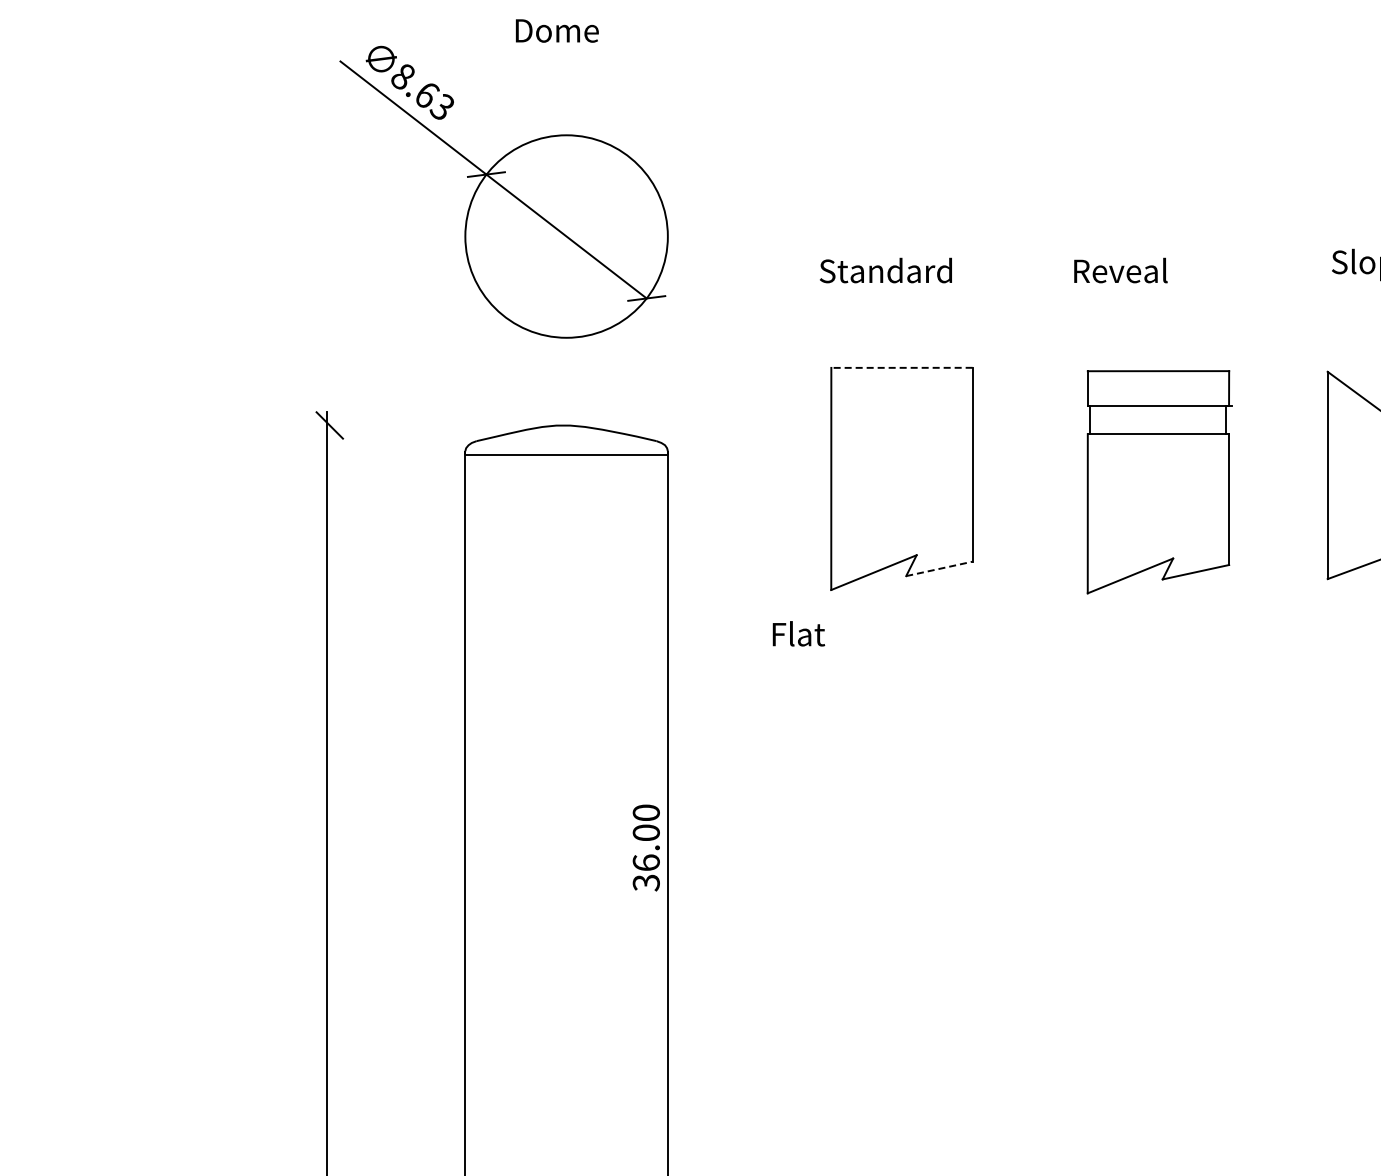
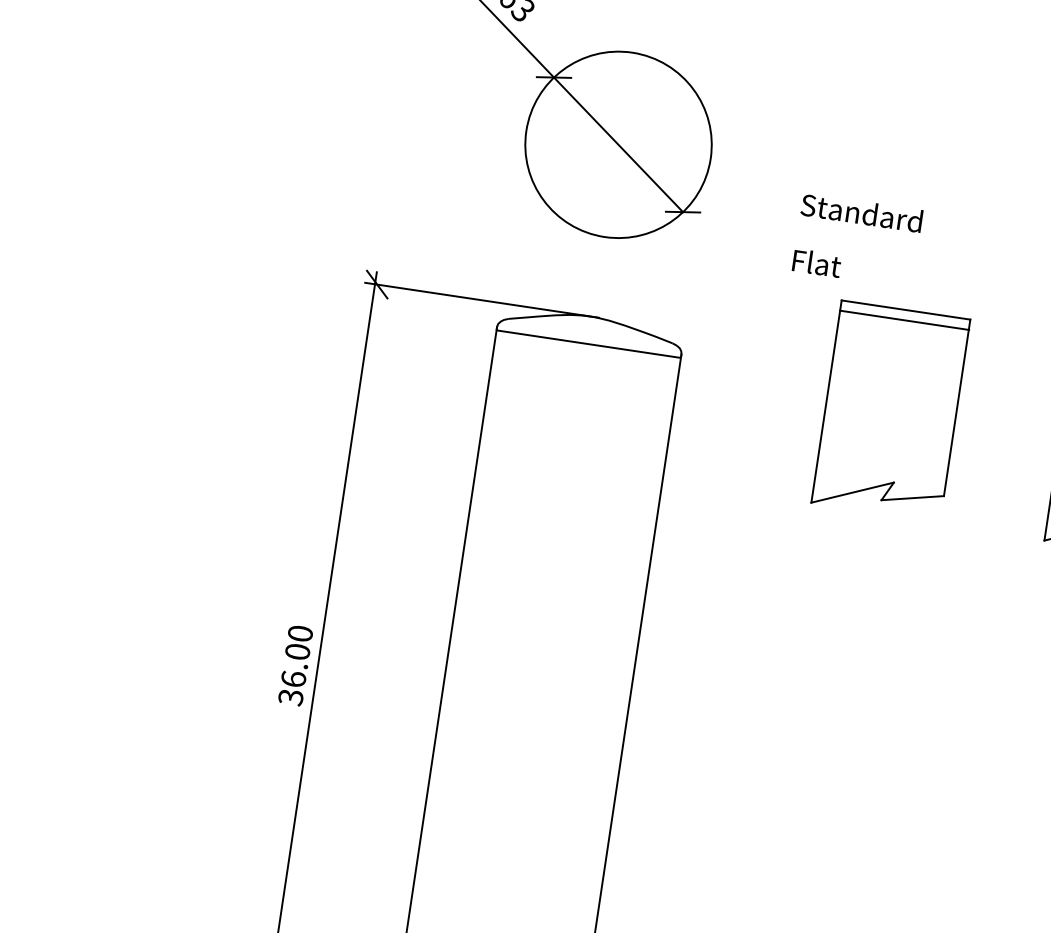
text: (885, 270) -> (861, 212), moved
line: (902, 367) -> (906, 309), dashed -> solid
line: (902, 379) -> (904, 320), added
line: (444, 425) -> (481, 300), added
line: (939, 568) -> (912, 497), dashed -> solid
text: (798, 633) -> (816, 262), moved
text: (645, 847) -> (294, 665), moved

